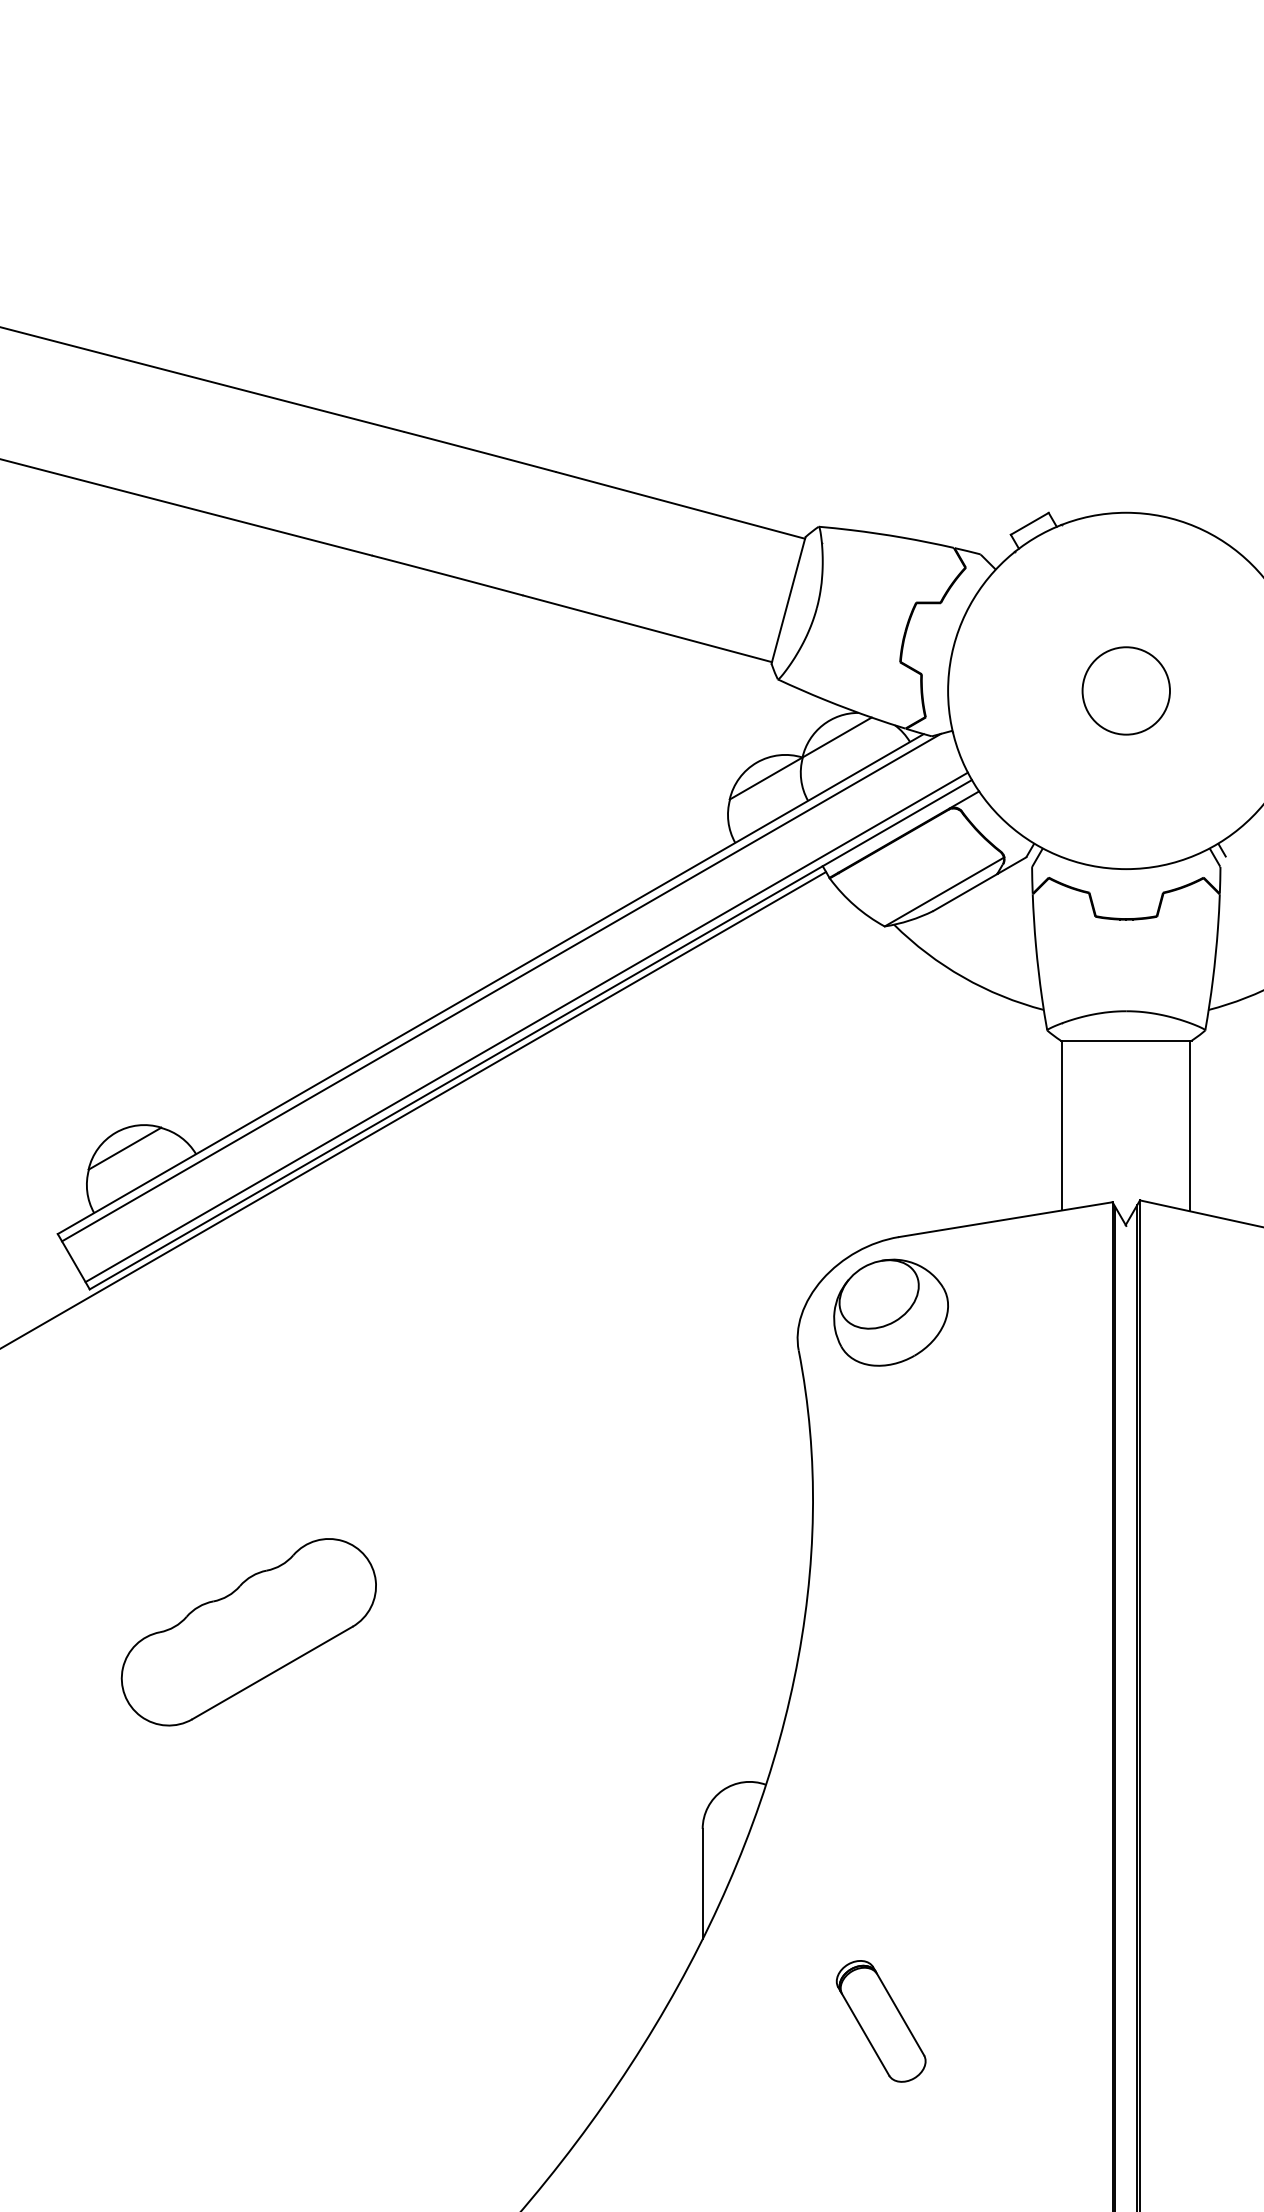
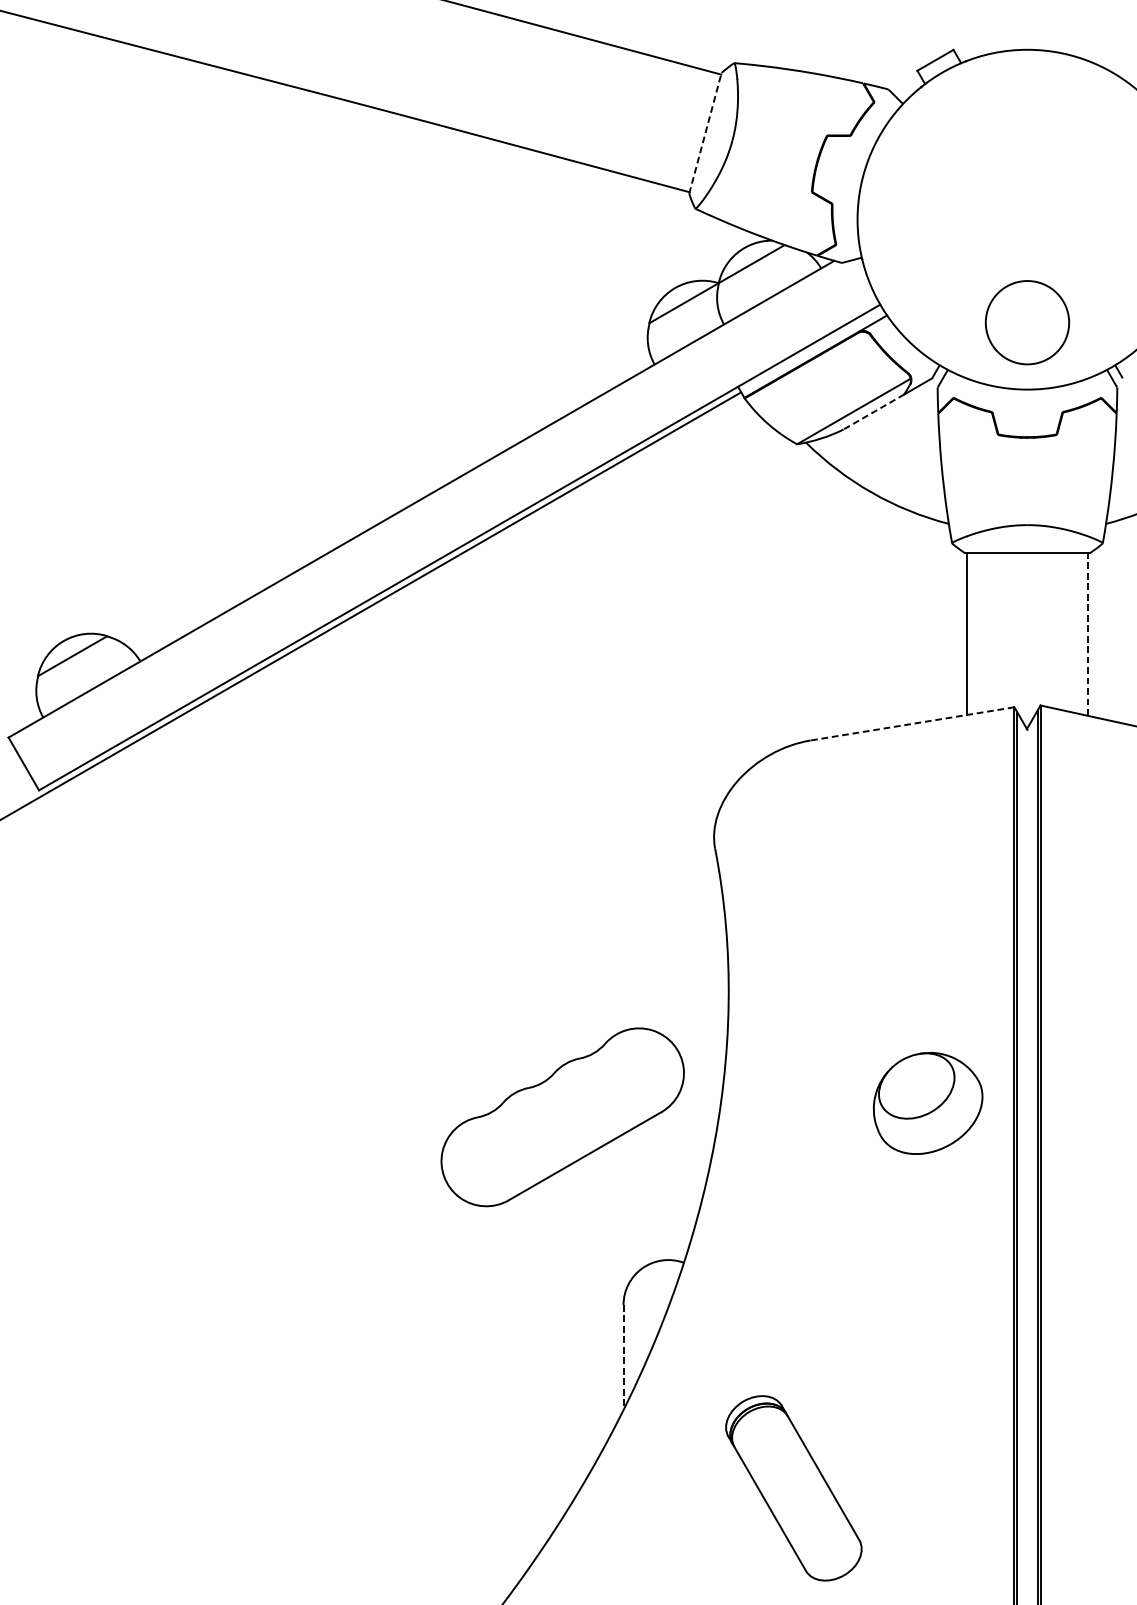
line: (788, 600) -> (705, 133), solid -> dashed
circle: (1125, 690) -> (1026, 322), moved
line: (965, 892) -> (874, 411), solid -> dashed
line: (501, 987) -> (431, 502), removed
line: (526, 1027) -> (455, 540), removed
line: (1190, 1125) -> (1088, 634), solid -> dashed
line: (1005, 1219) -> (912, 723), solid -> dashed
part: (890, 1312) -> (927, 1103), moved
part: (248, 1632) -> (562, 1117), moved
line: (702, 1884) -> (623, 1357), solid -> dashed
part: (880, 2021) -> (793, 1488), size x1.6

